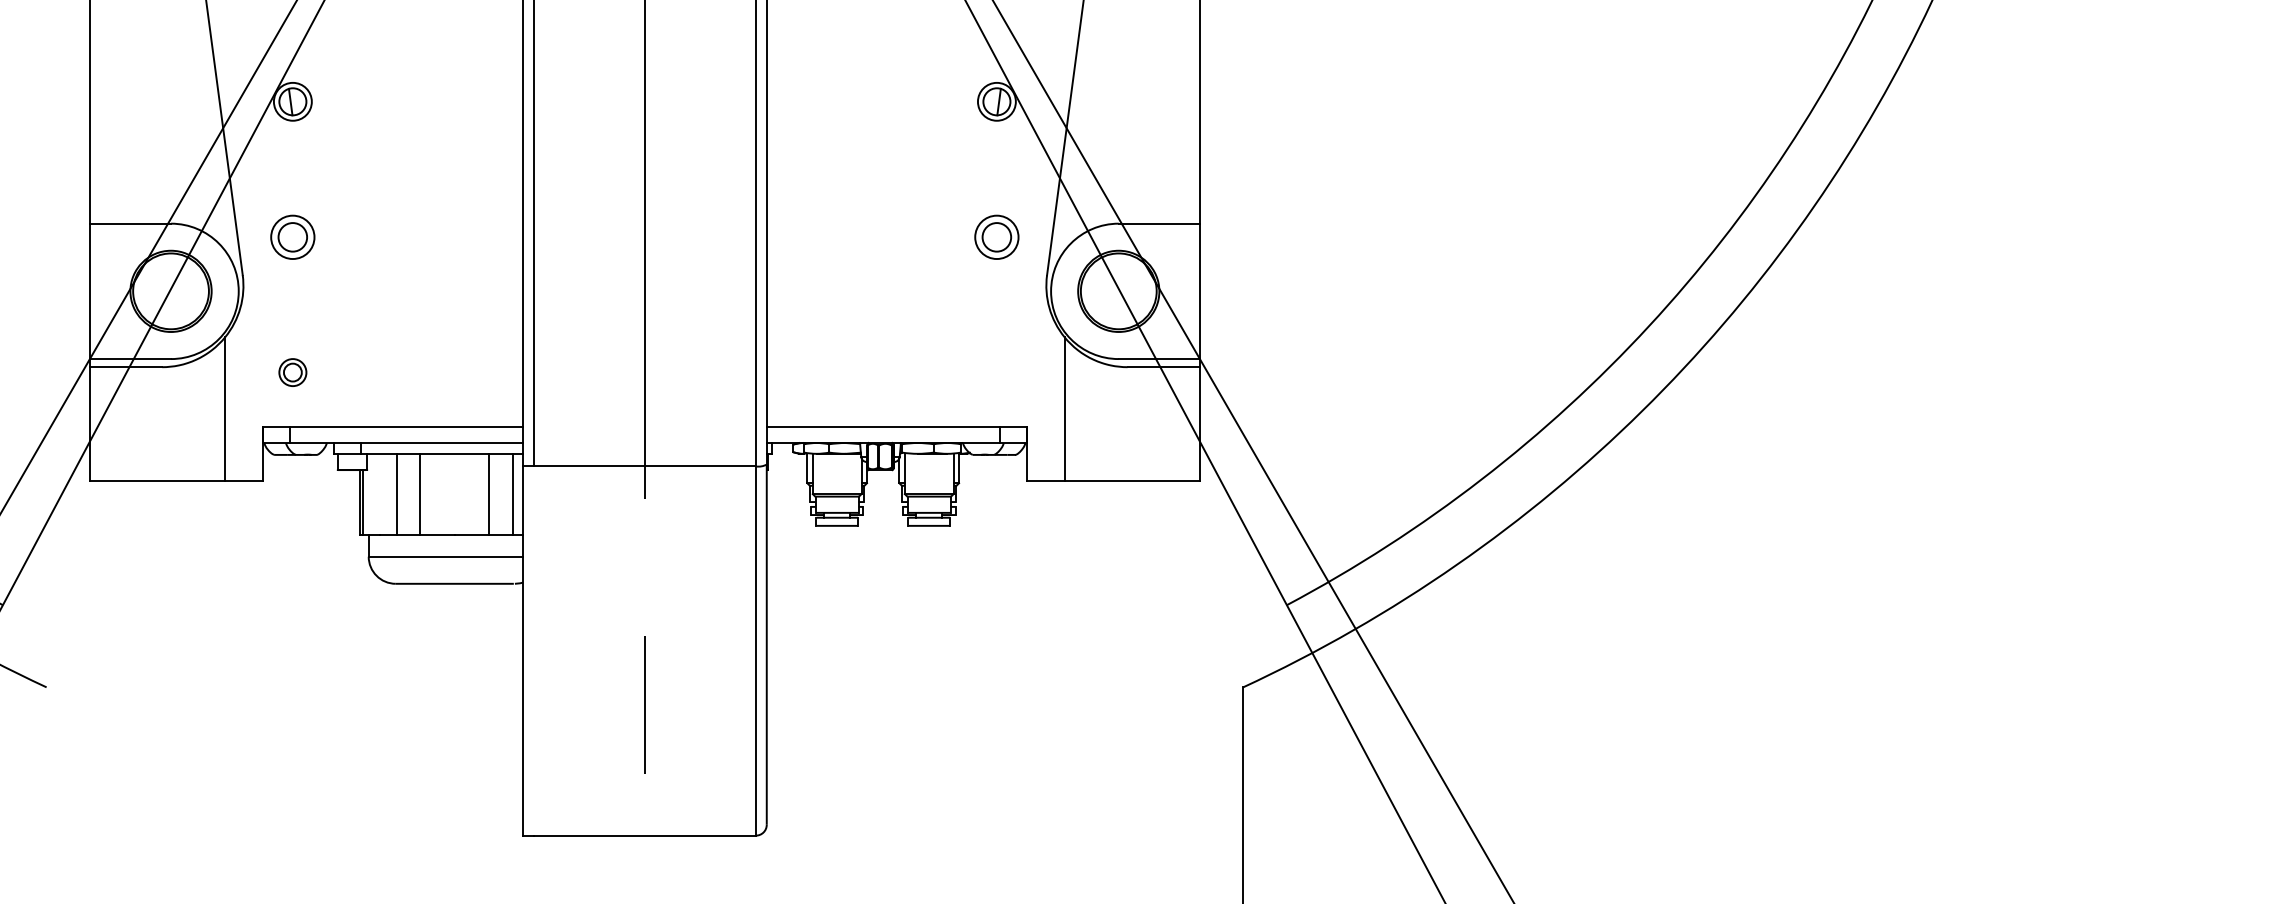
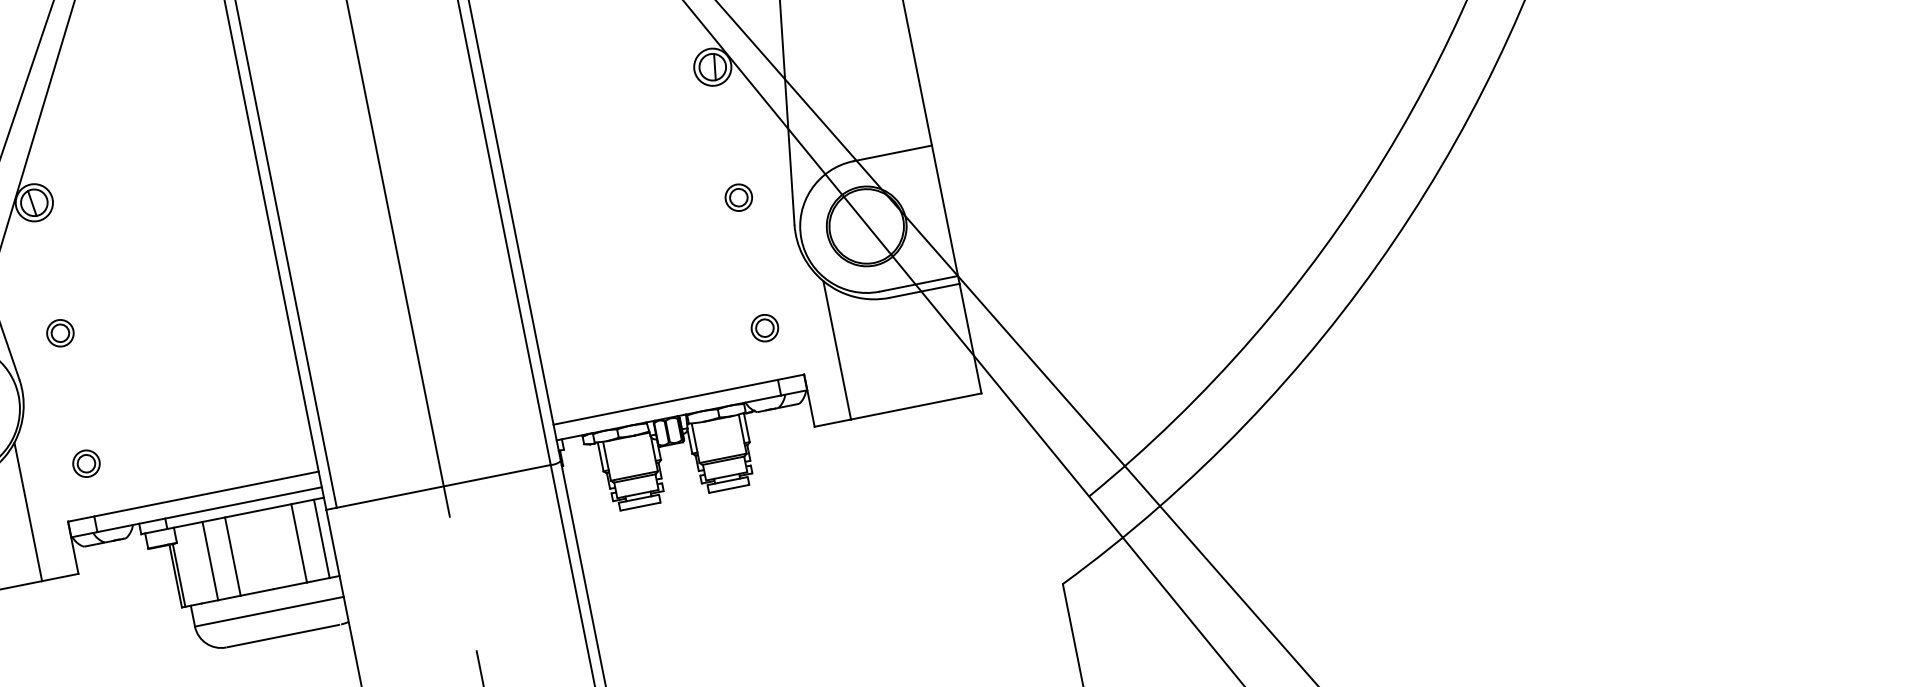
part: (292, 236) -> (59, 332), size x0.62
part: (996, 236) -> (738, 197), size x0.62
part: (996, 372) -> (764, 328), added

